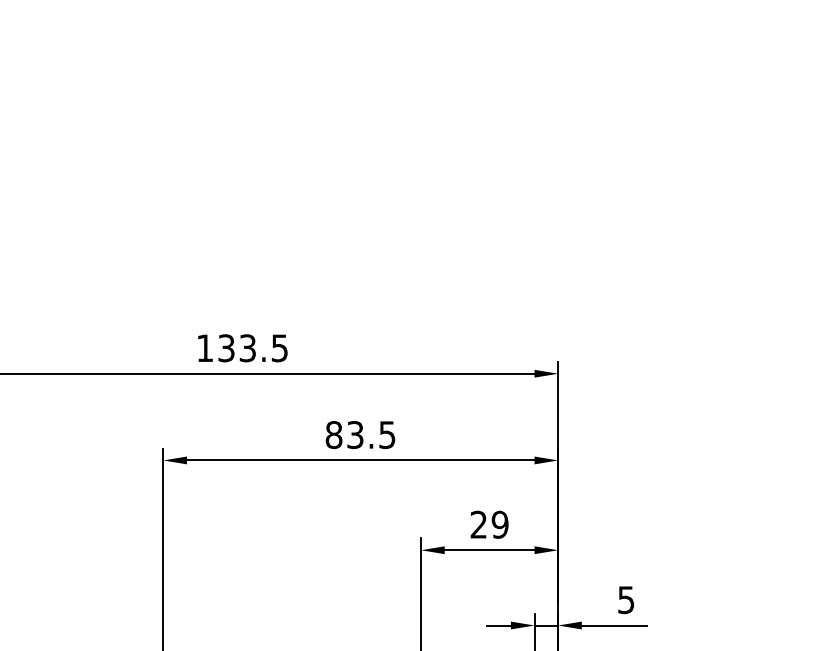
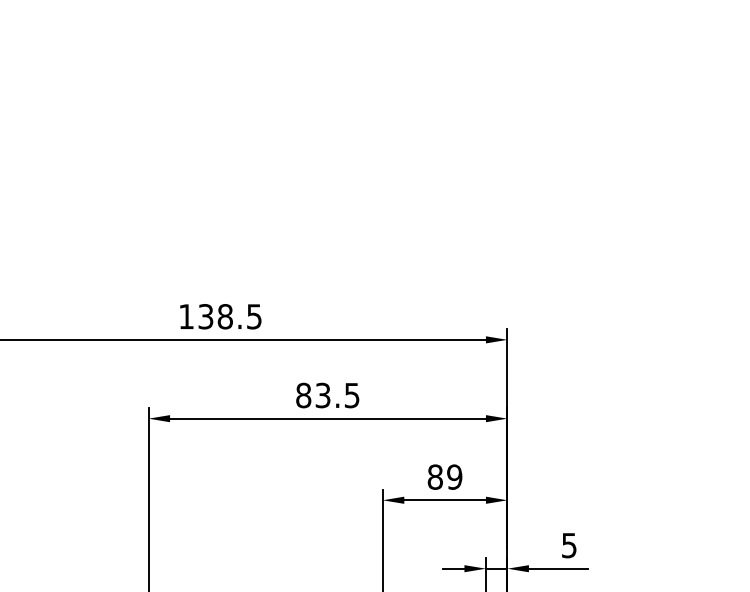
text: (247, 348) -> (225, 316), 133.5 -> 138.5
text: (478, 524) -> (434, 476), 29 -> 89

